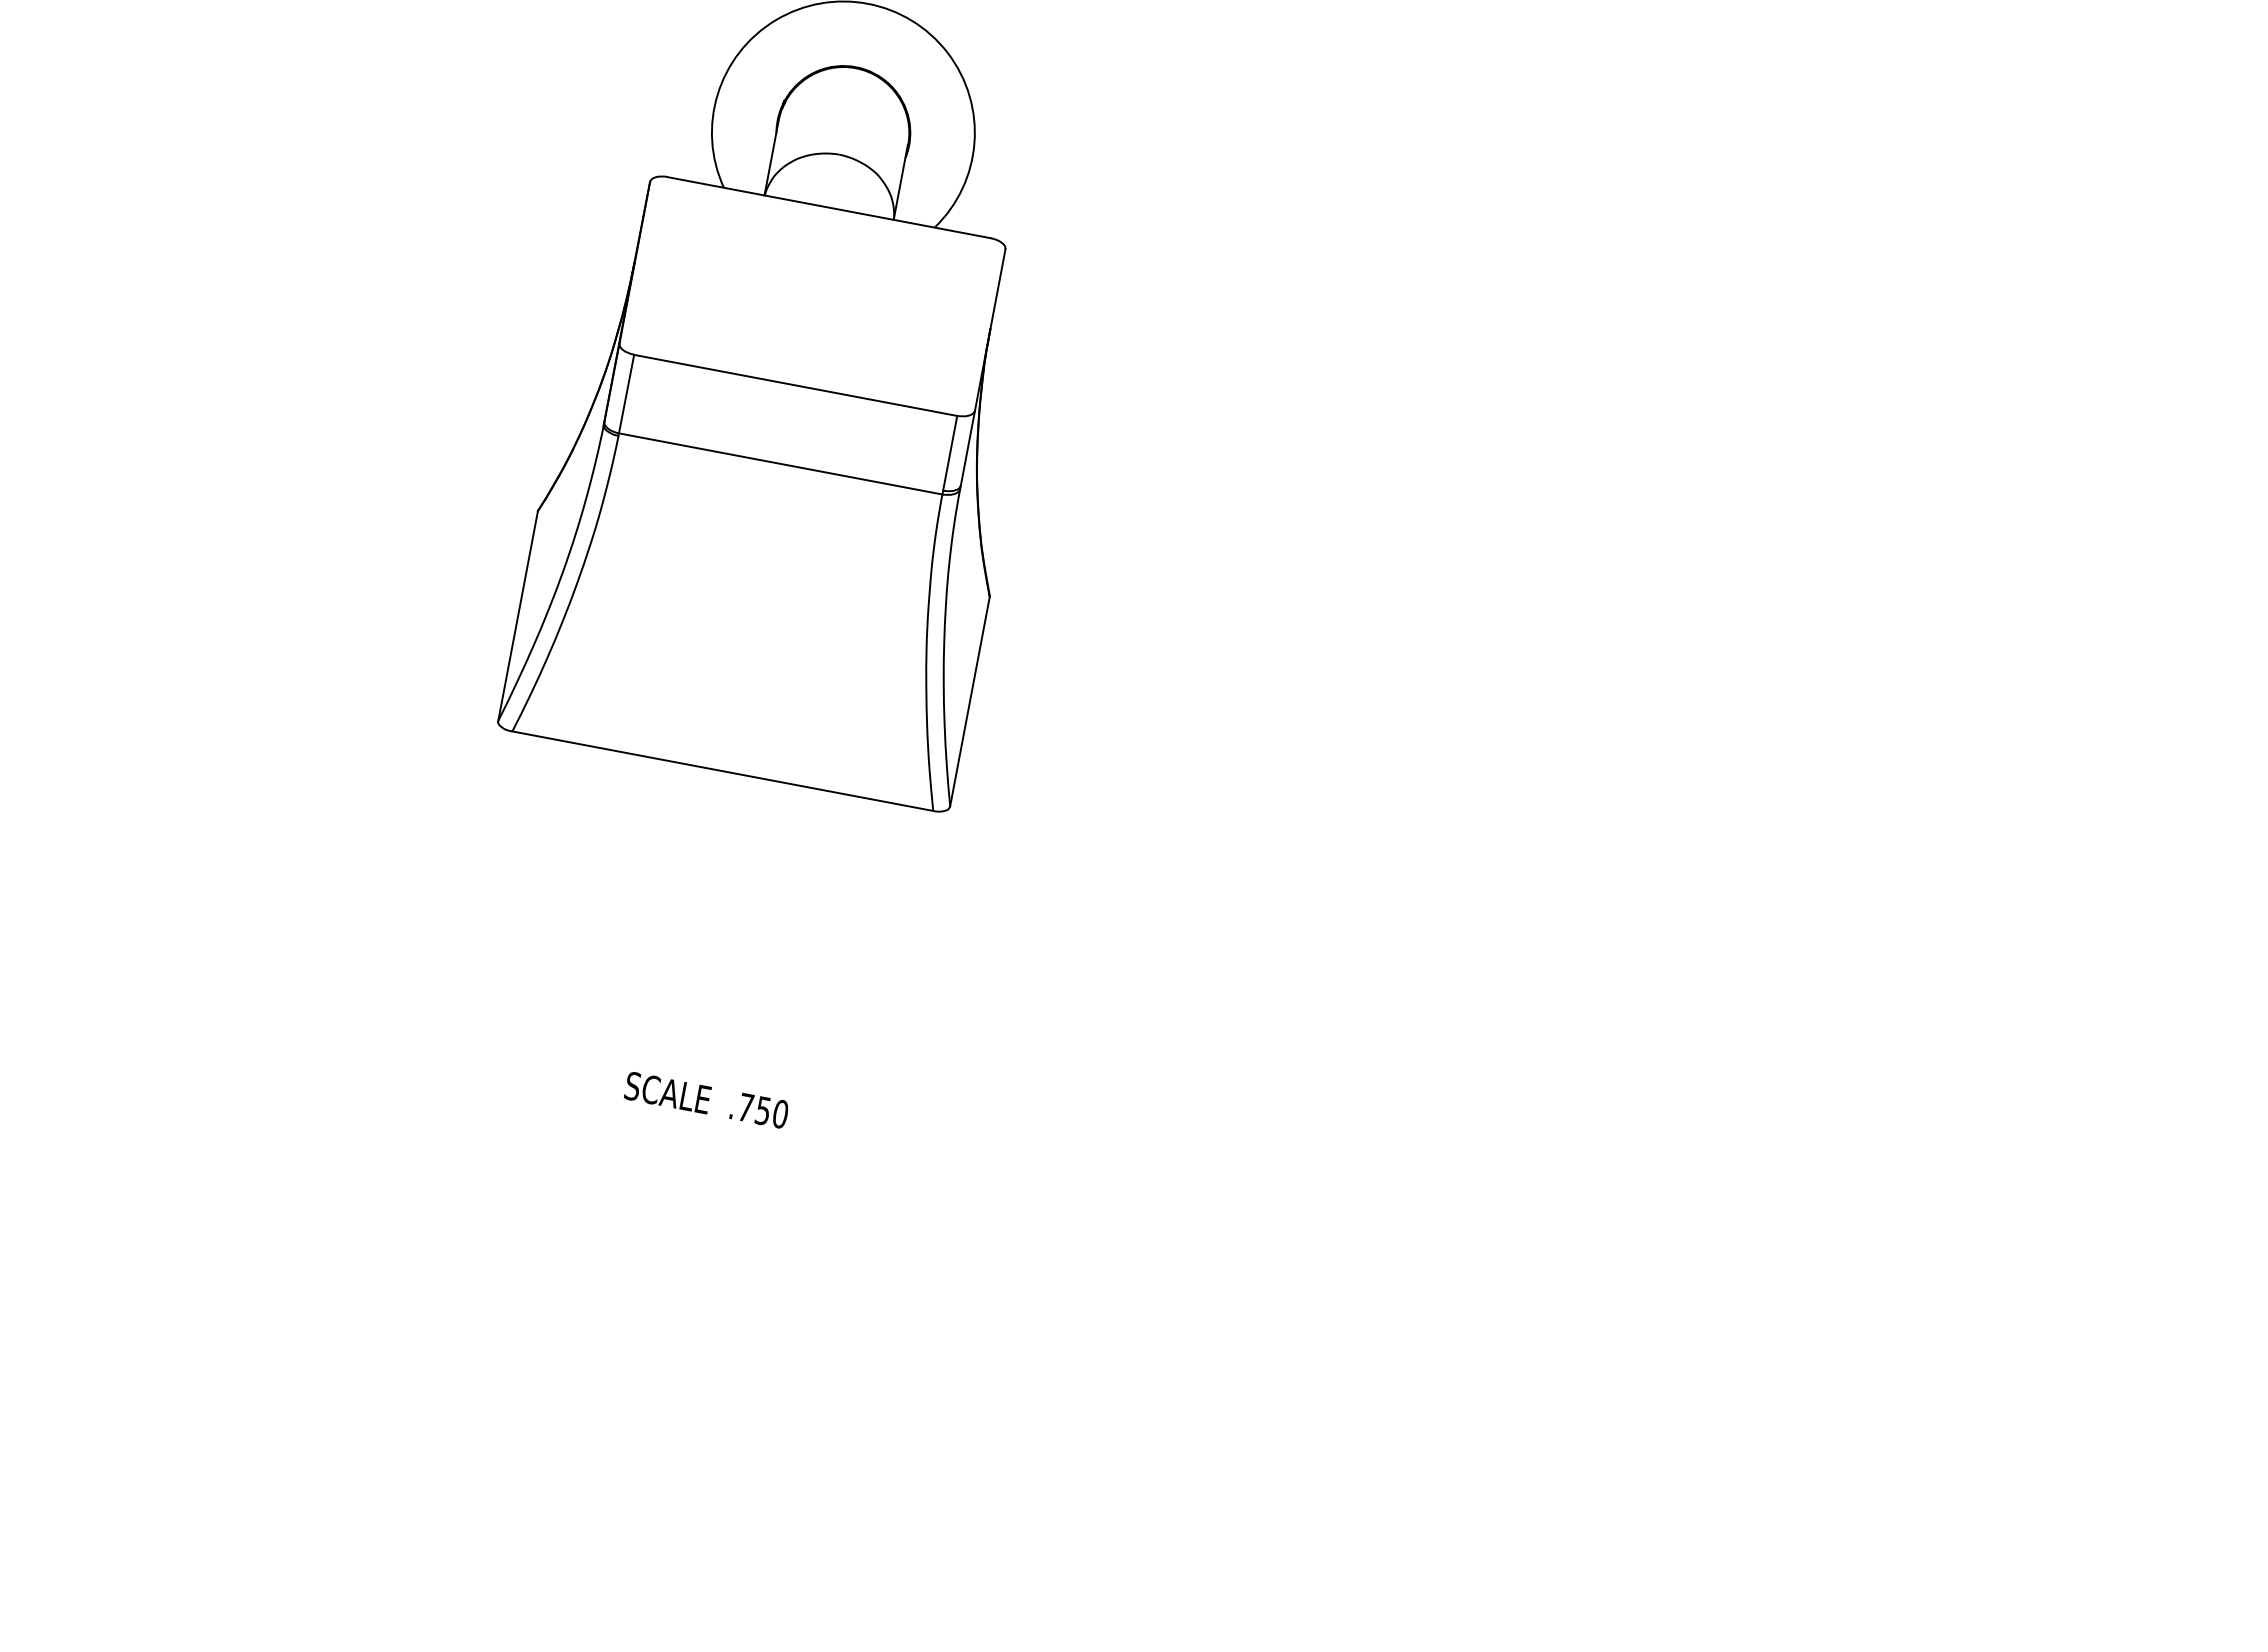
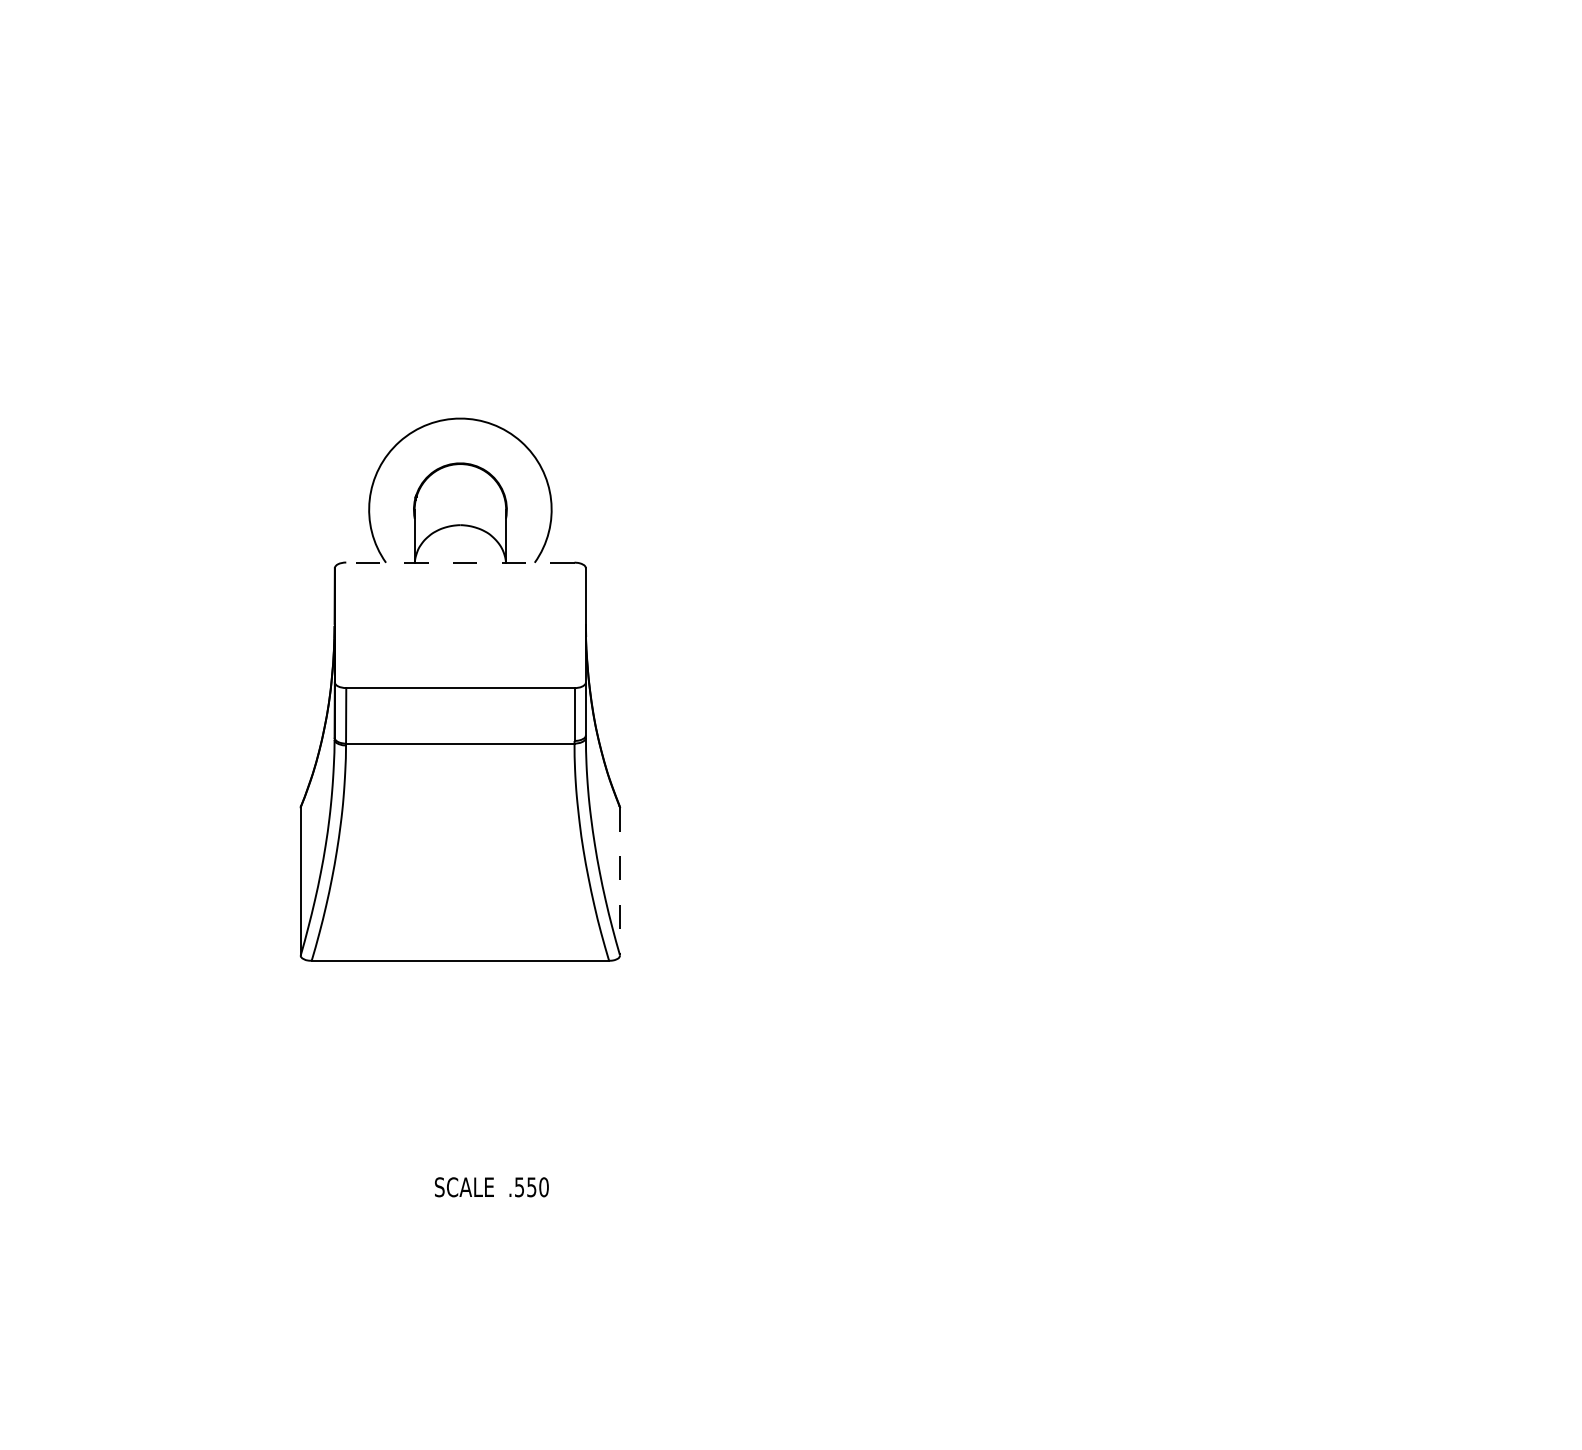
line: (828, 207) -> (459, 562), solid -> dashed
line: (970, 701) -> (620, 881), solid -> dashed
text: (745, 1107) -> (519, 1187), .750 -> .550

